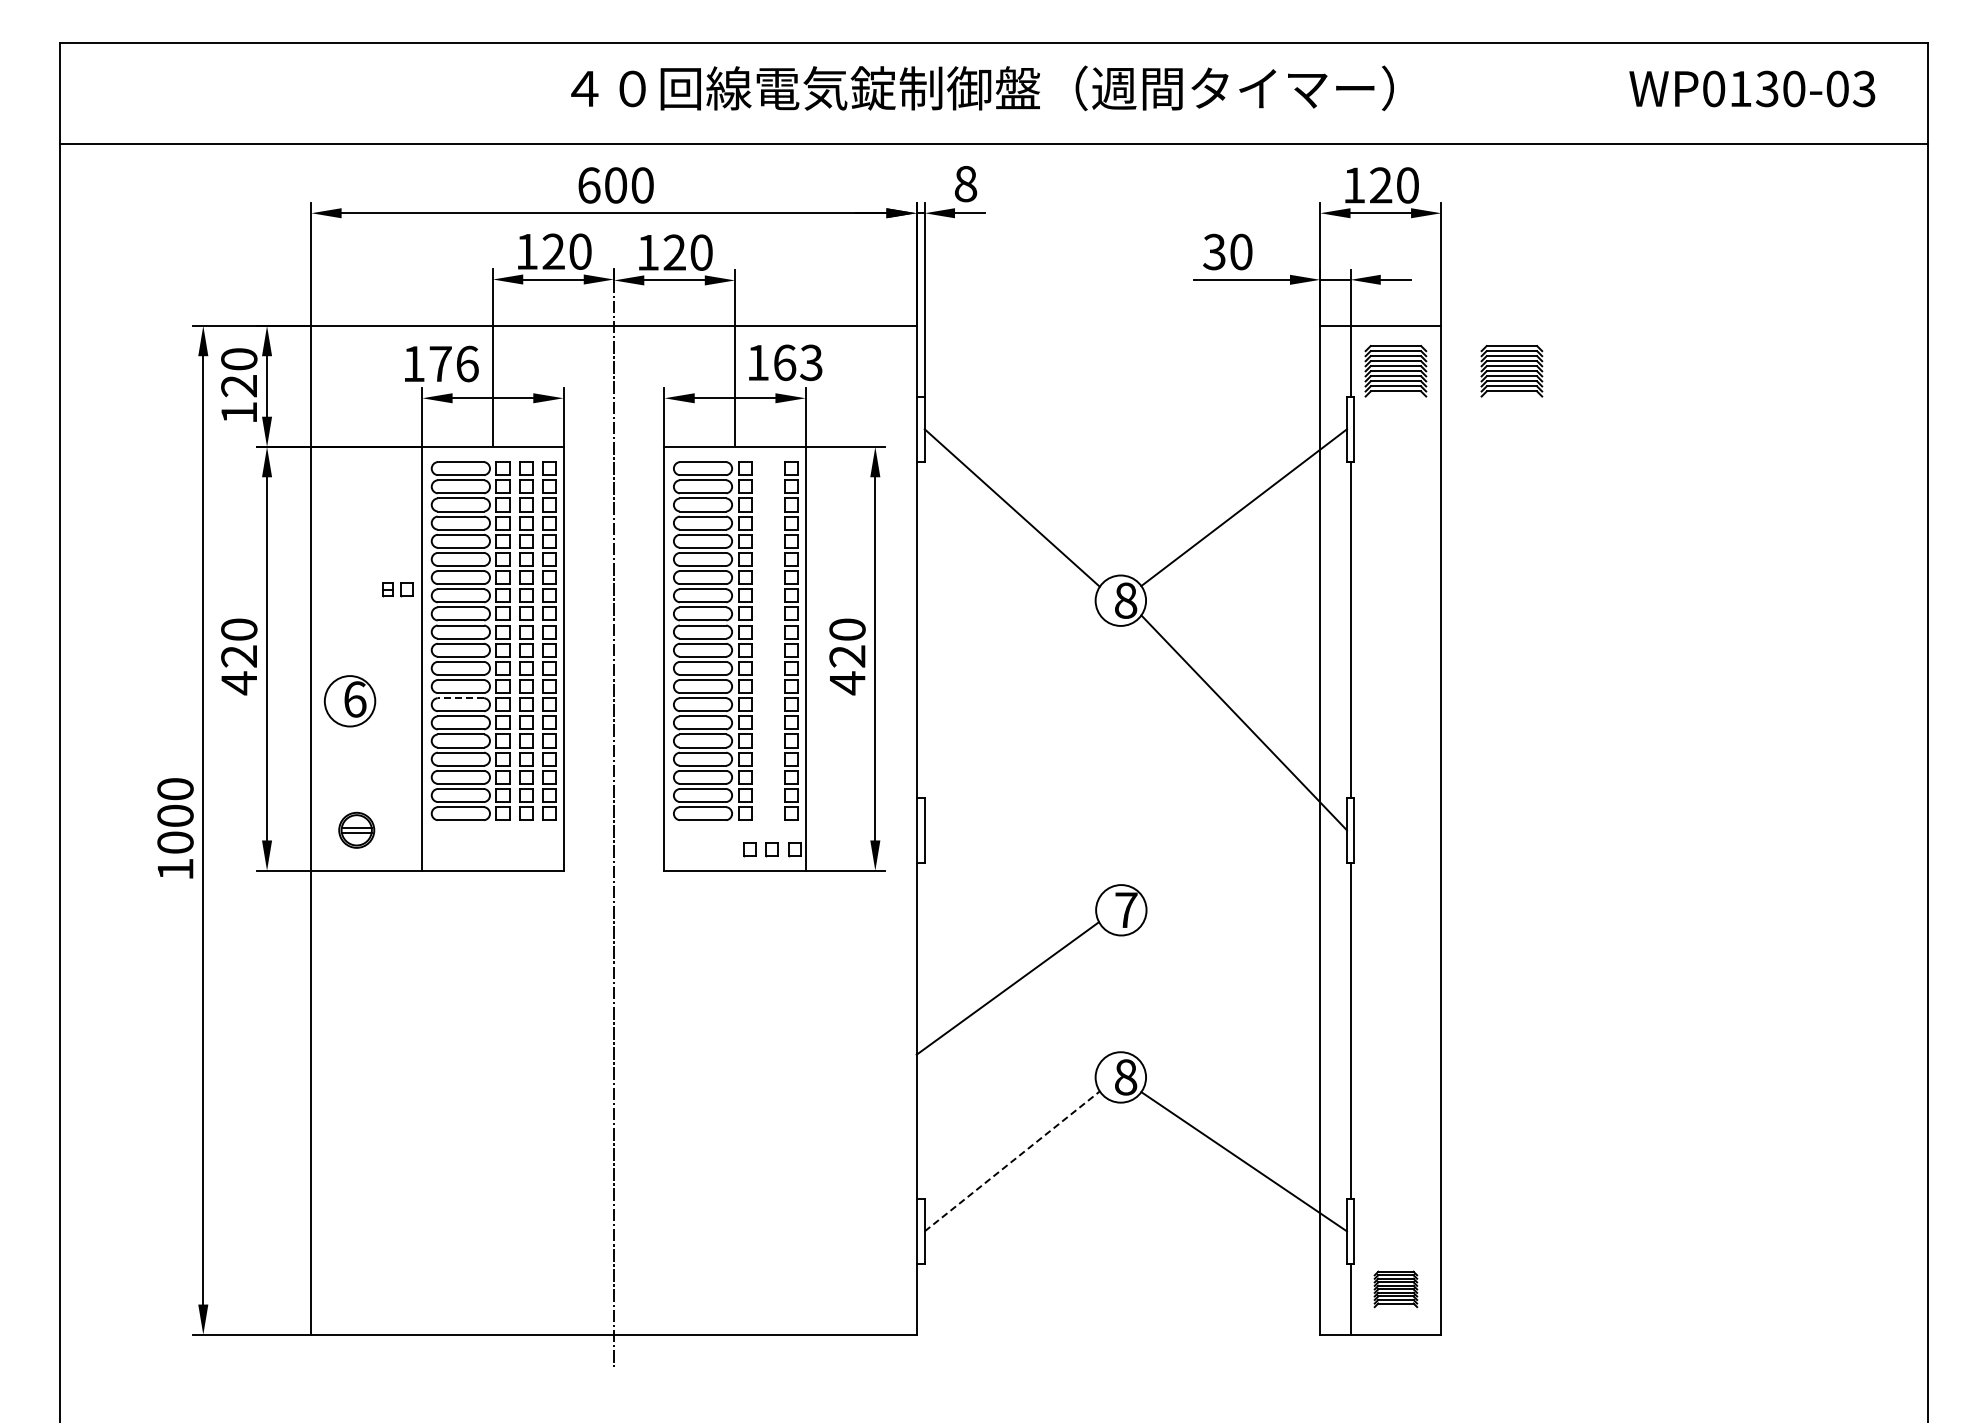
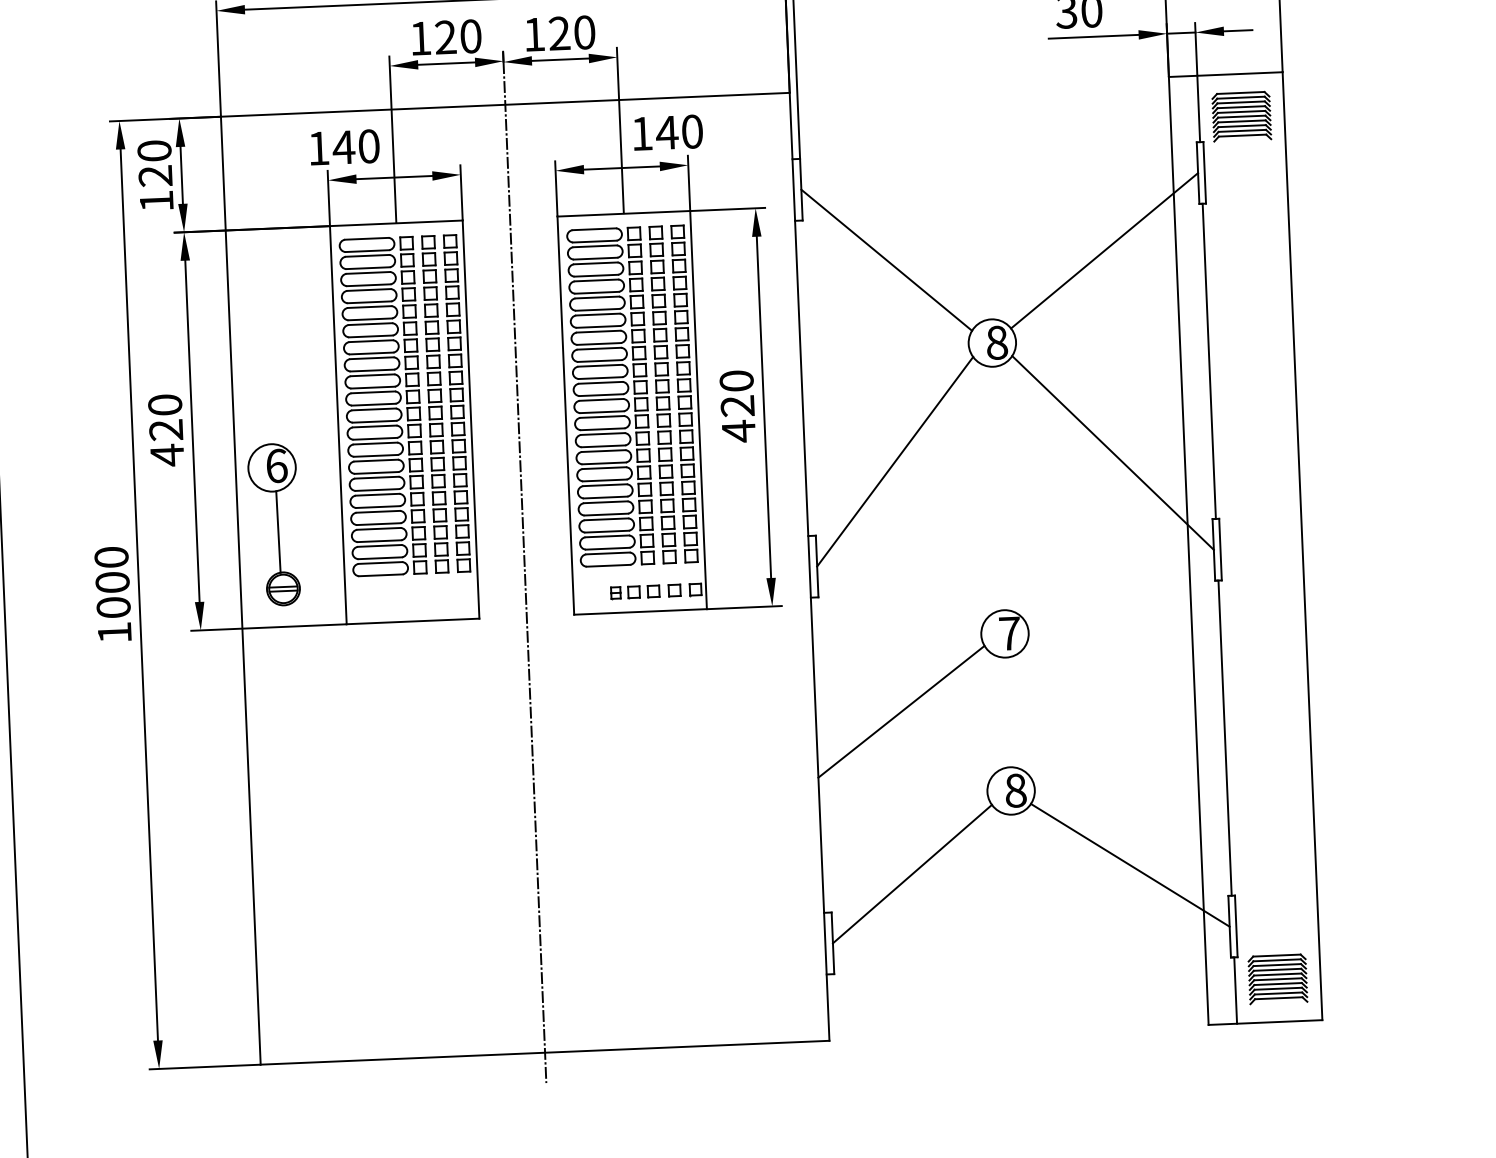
text: (797, 362) -> (679, 131), 163 -> 140
text: (453, 363) -> (355, 146), 176 -> 140
part: (1511, 371) -> (1350, 112), removed
part: (397, 589) -> (625, 592), moved
part: (768, 640) -> (662, 394), added
line: (460, 698) -> (375, 460), dashed -> solid
line: (1011, 722) -> (894, 461), added
line: (353, 769) -> (278, 531), added
line: (1012, 1161) -> (912, 874), dashed -> solid
part: (1395, 1289) -> (1277, 979), size x1.43

